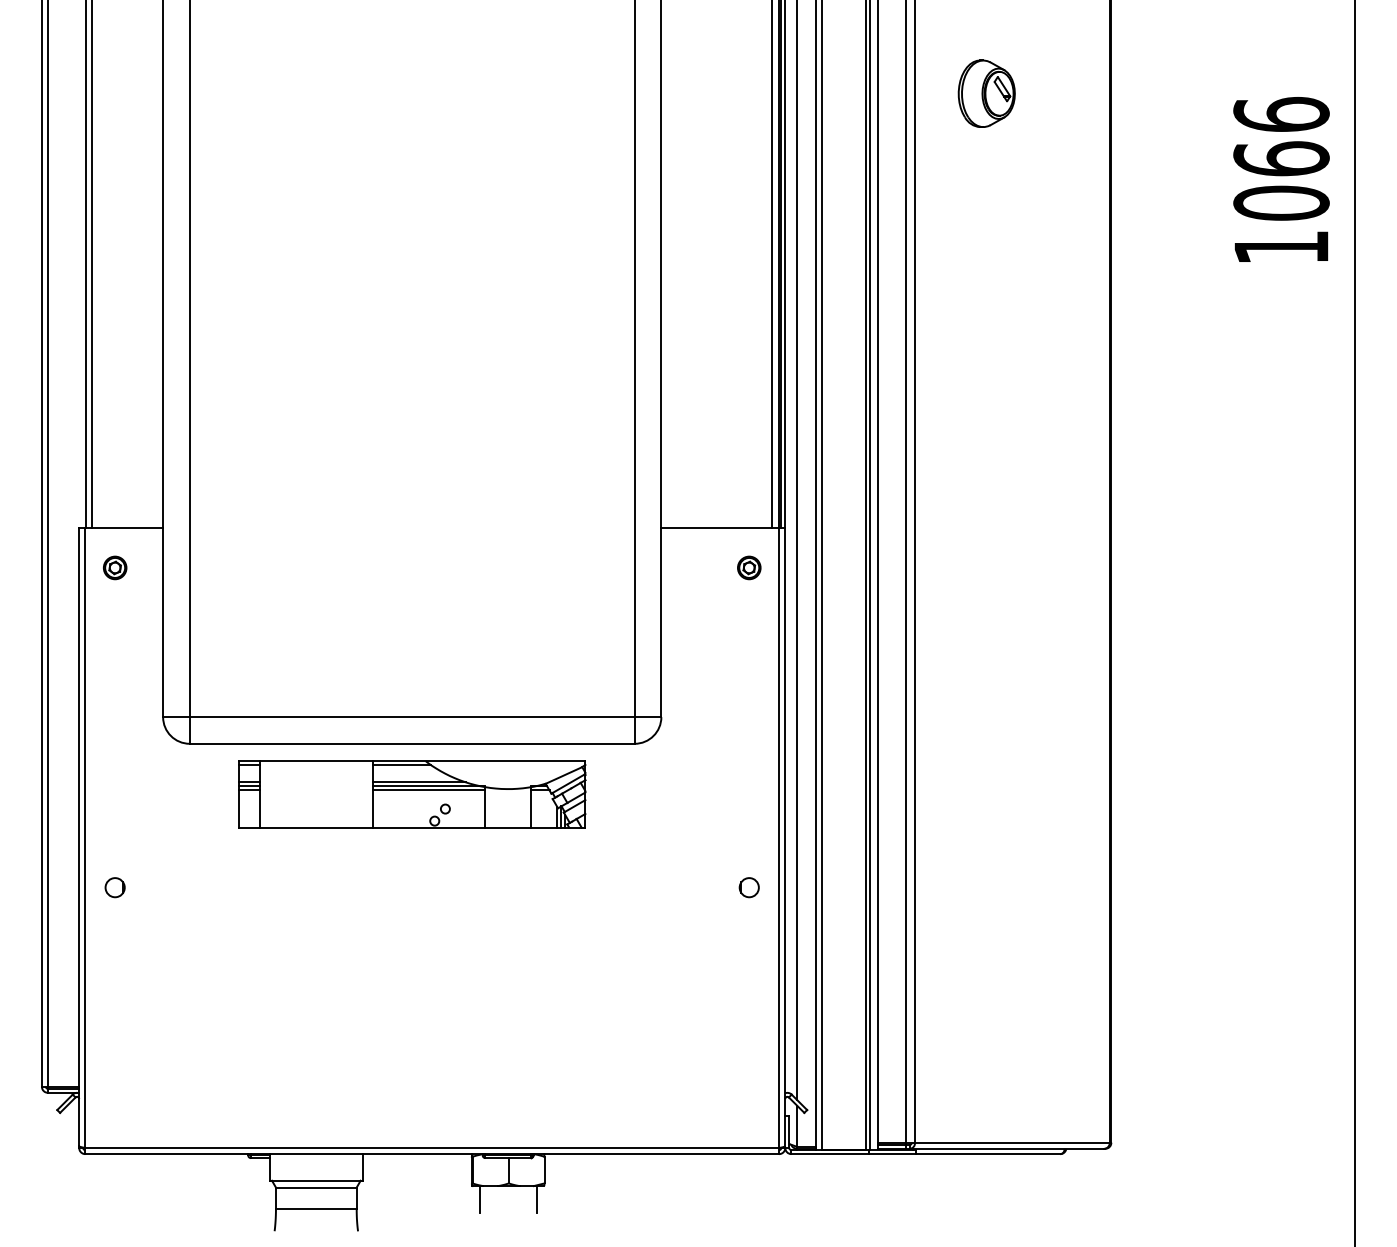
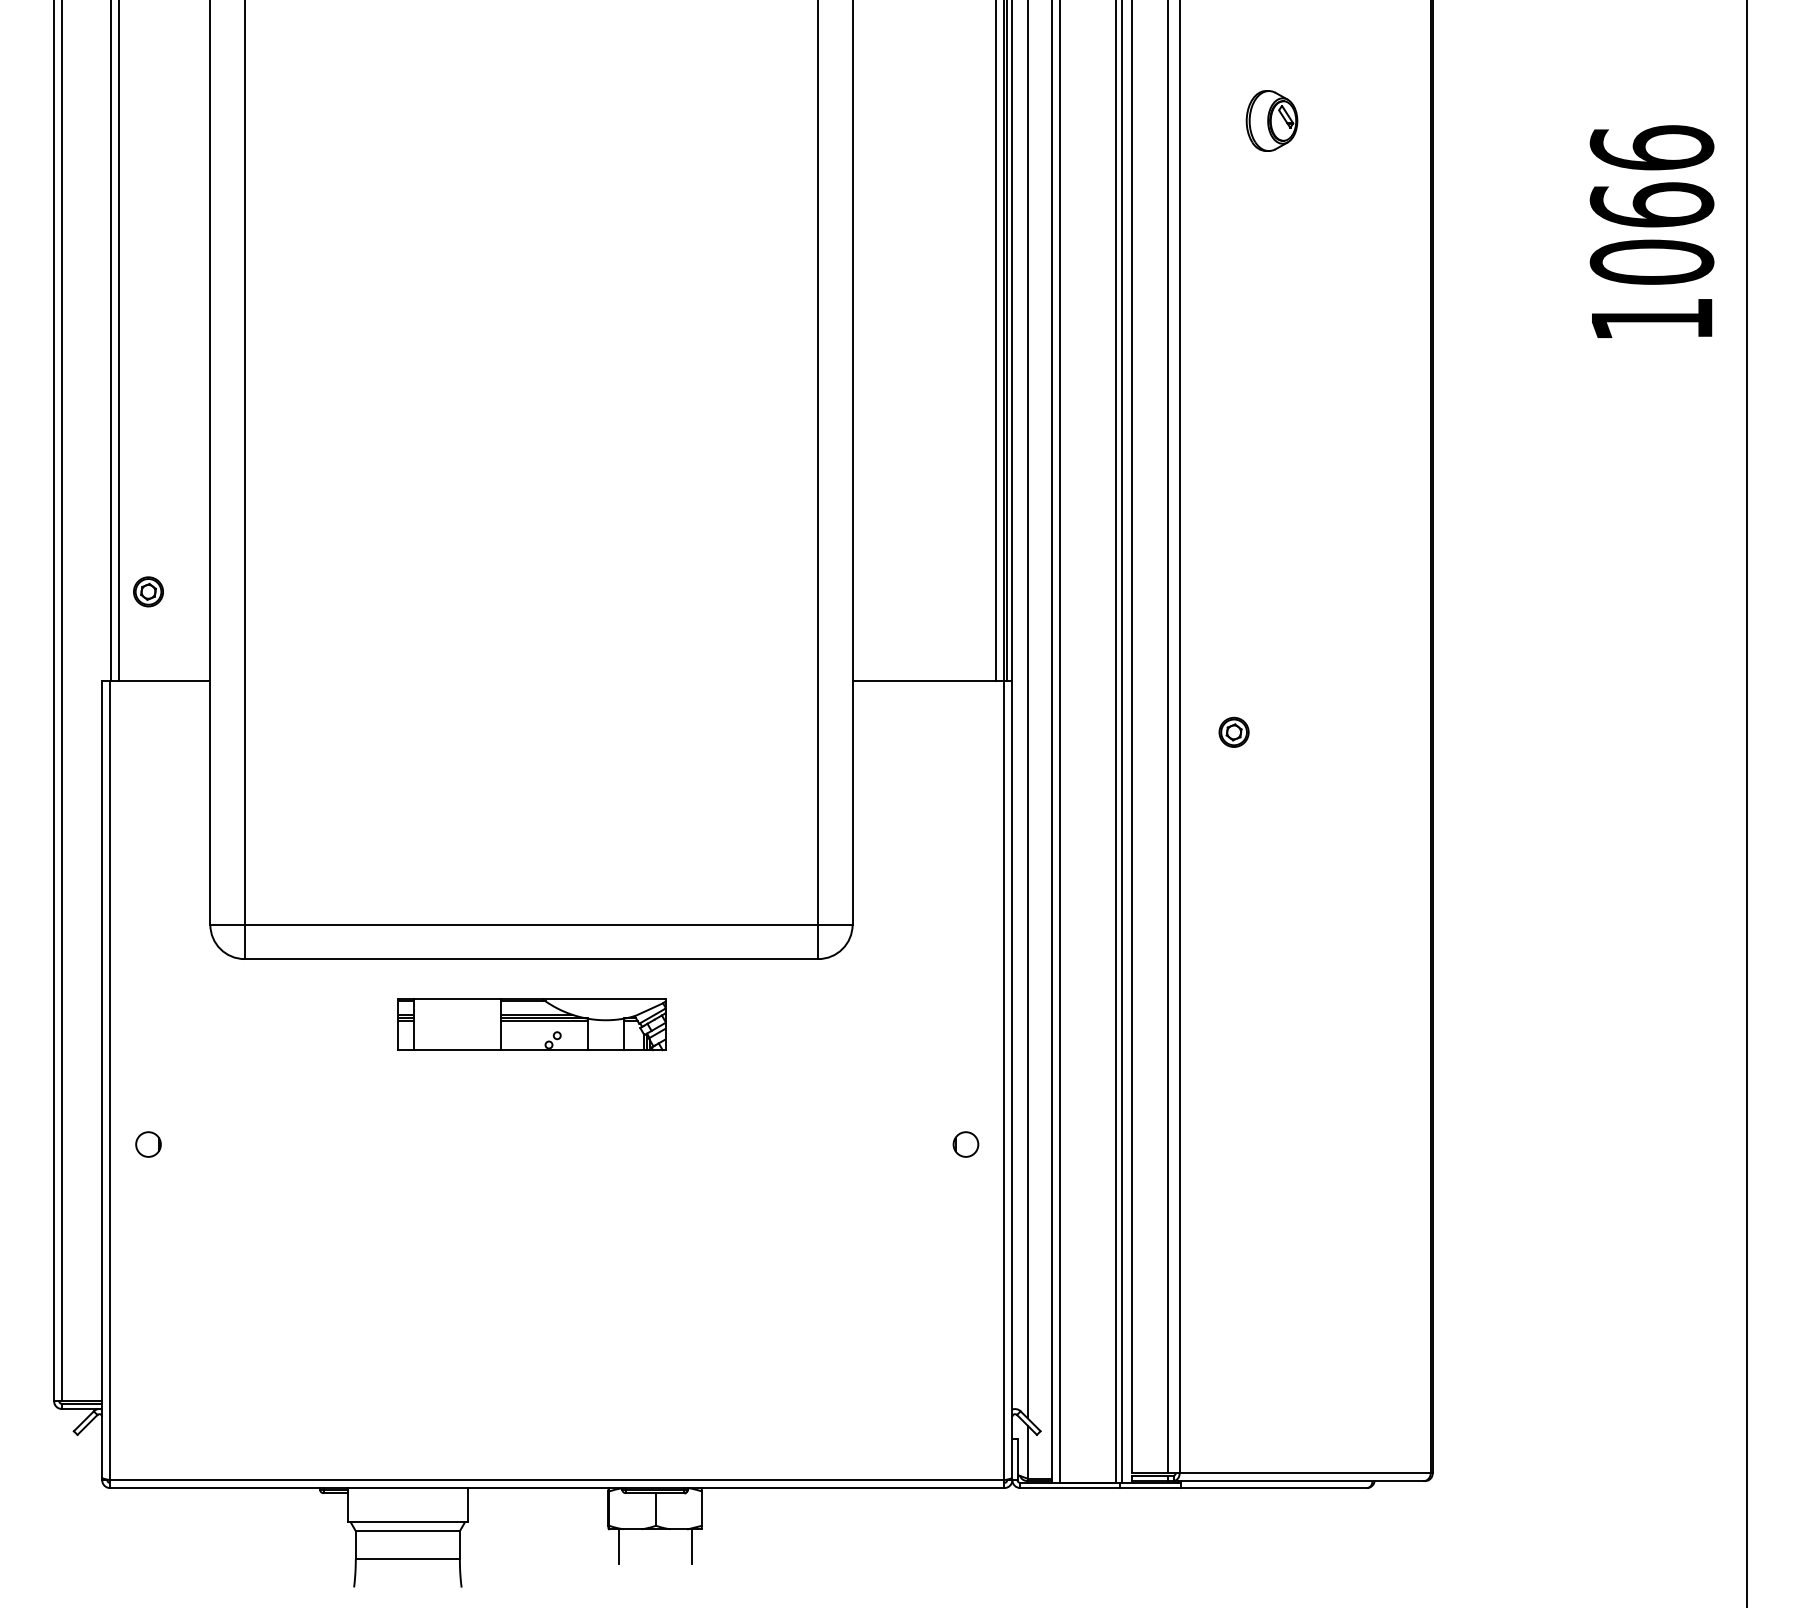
part: (986, 93) -> (1271, 120), size x0.7
part: (115, 567) -> (148, 591), moved
part: (749, 567) -> (1234, 731), moved
part: (412, 794) -> (531, 1024), size x0.6

